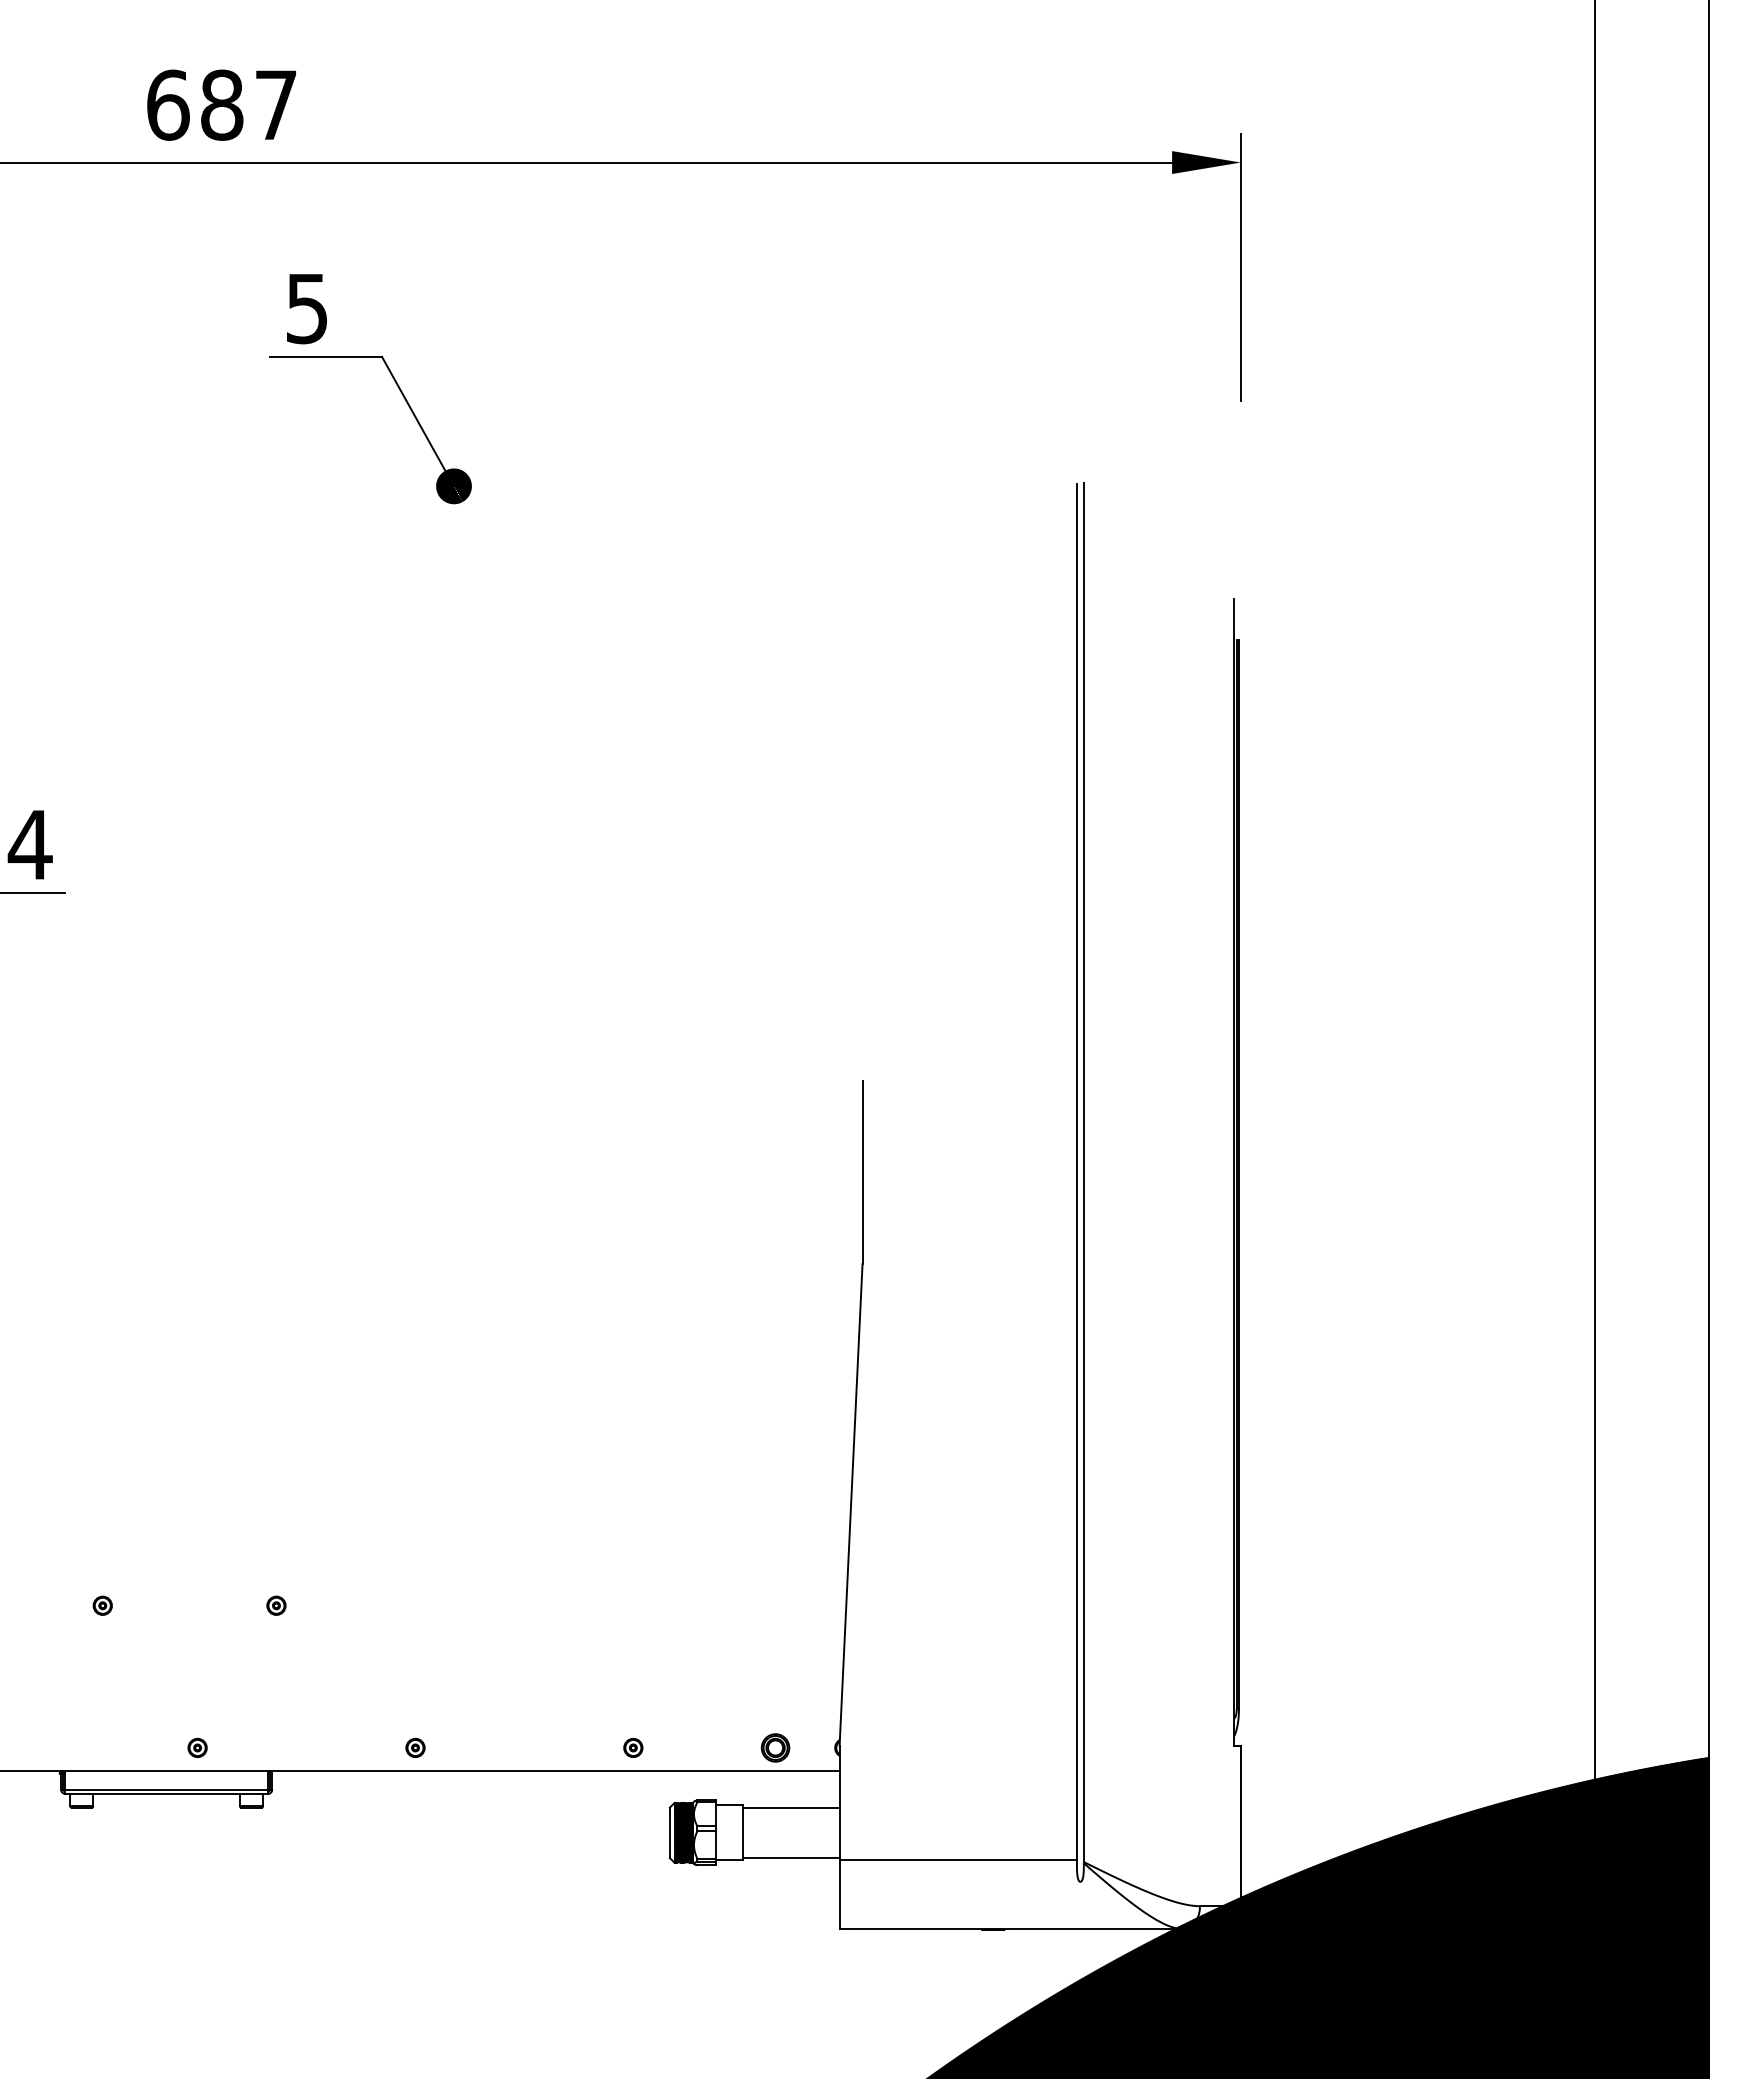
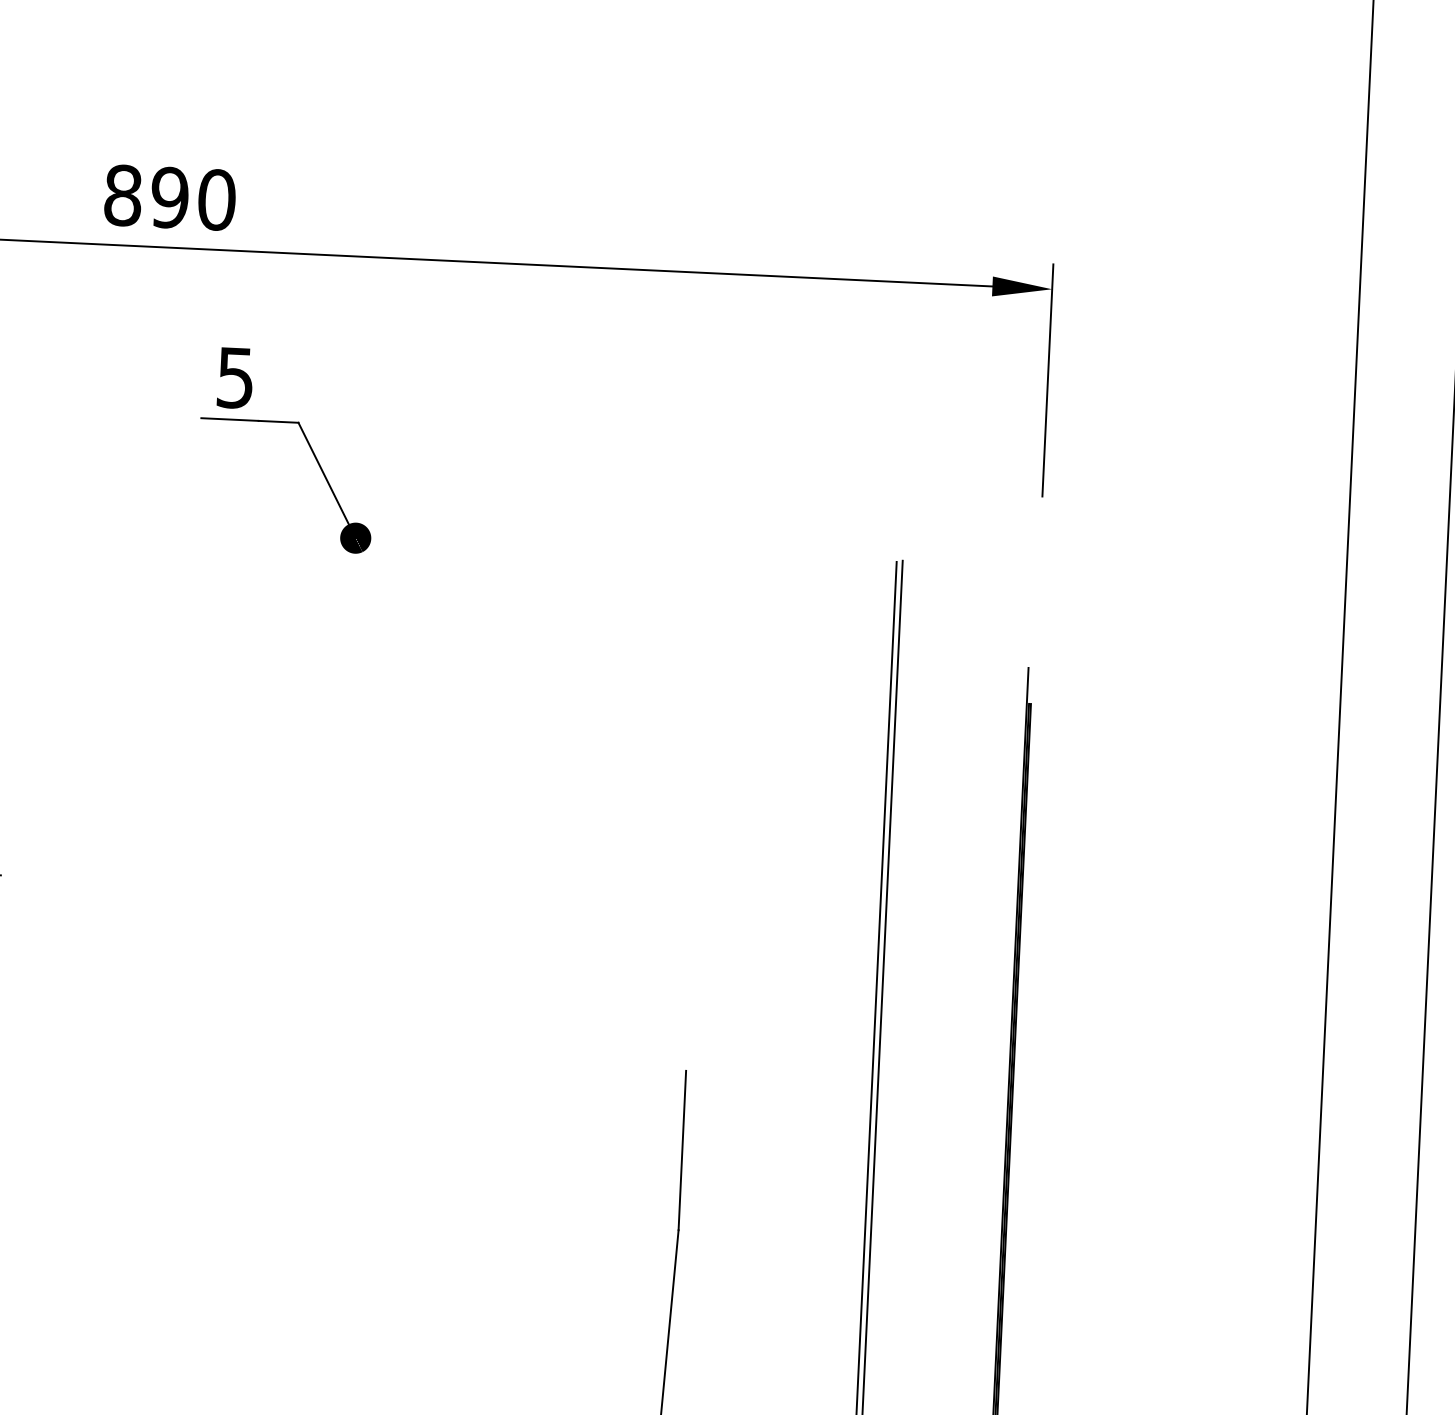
text: (222, 104) -> (170, 197), 687 -> 890

